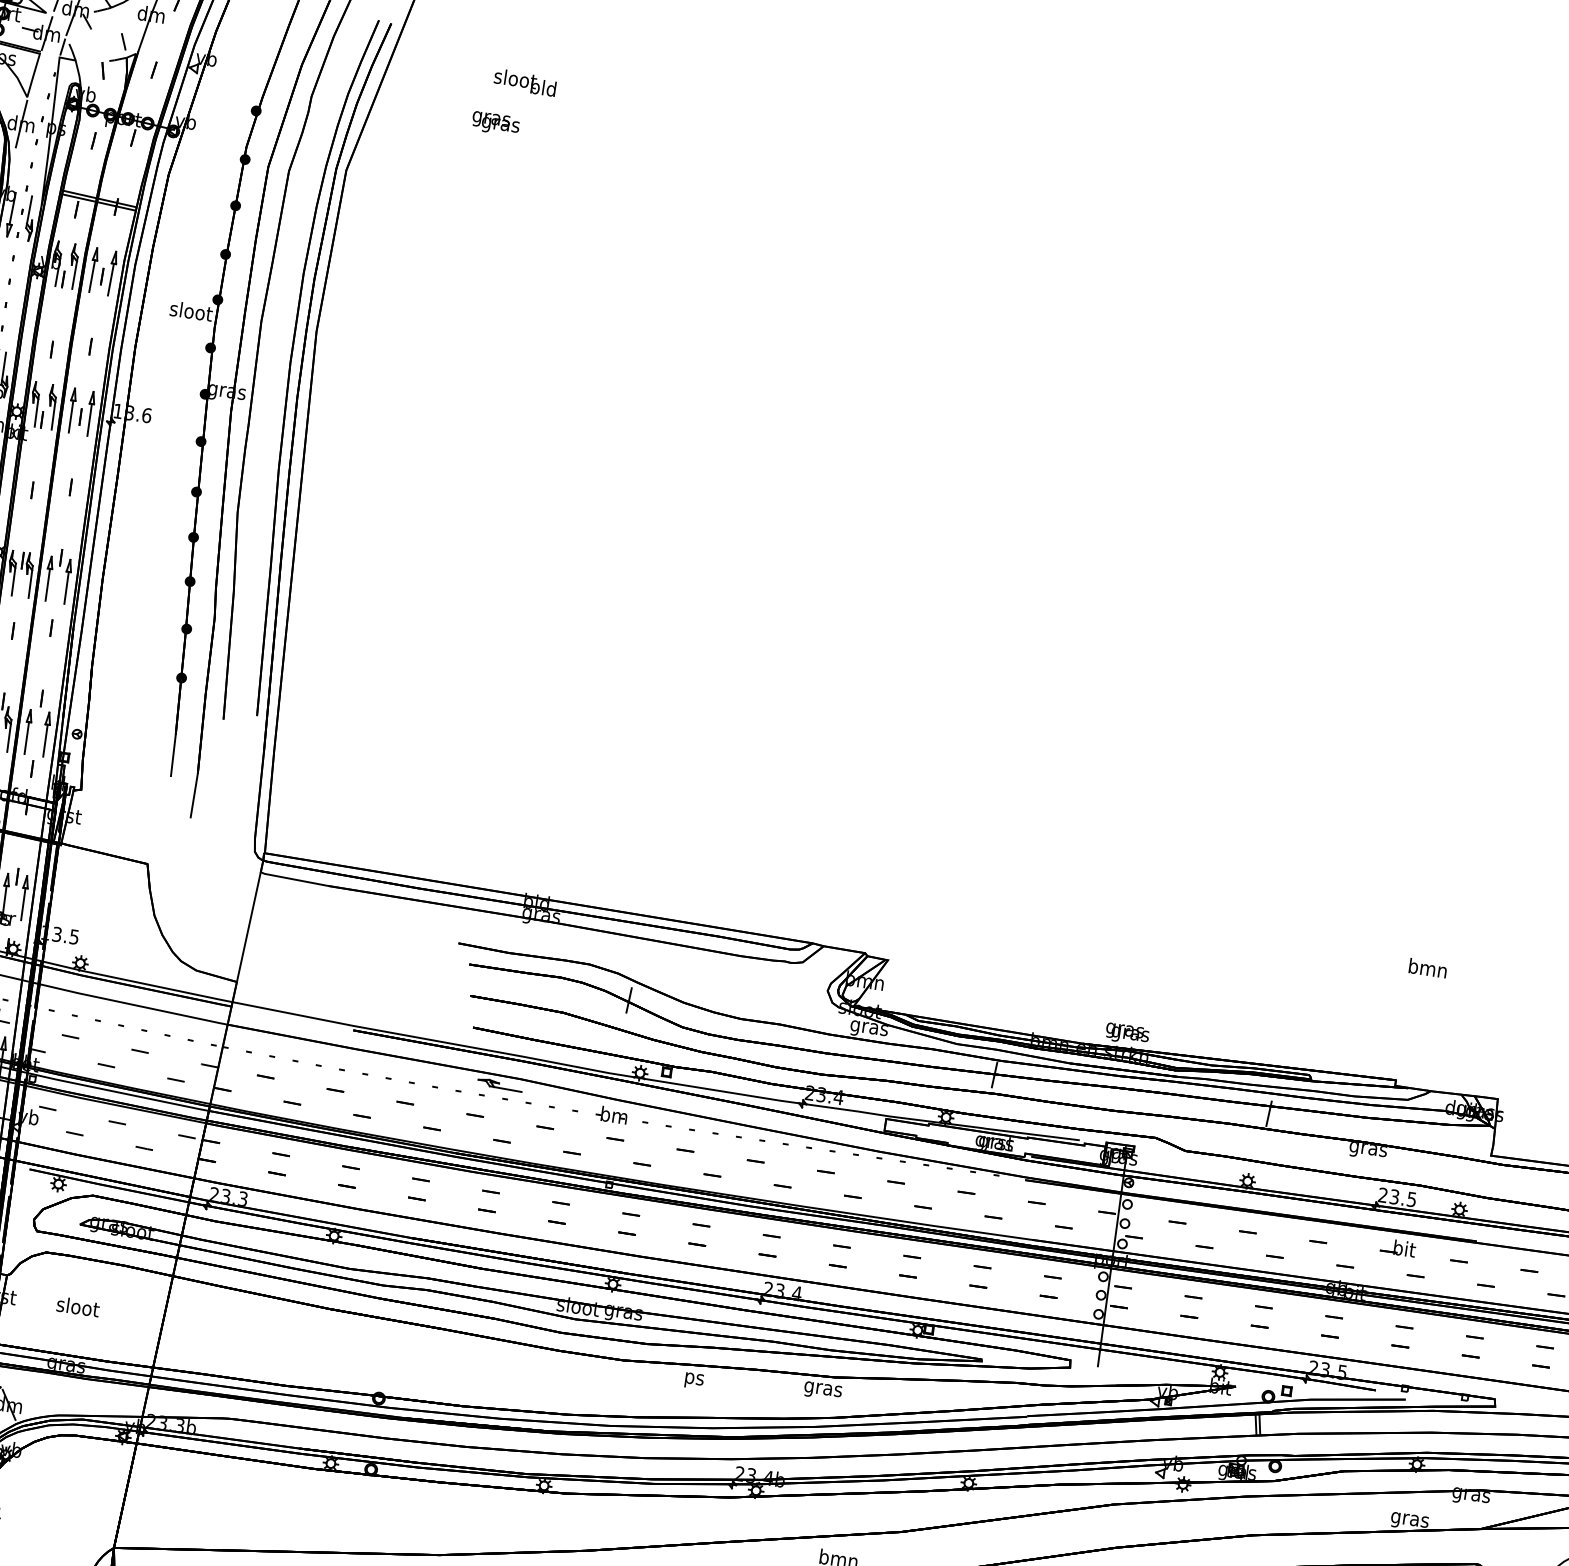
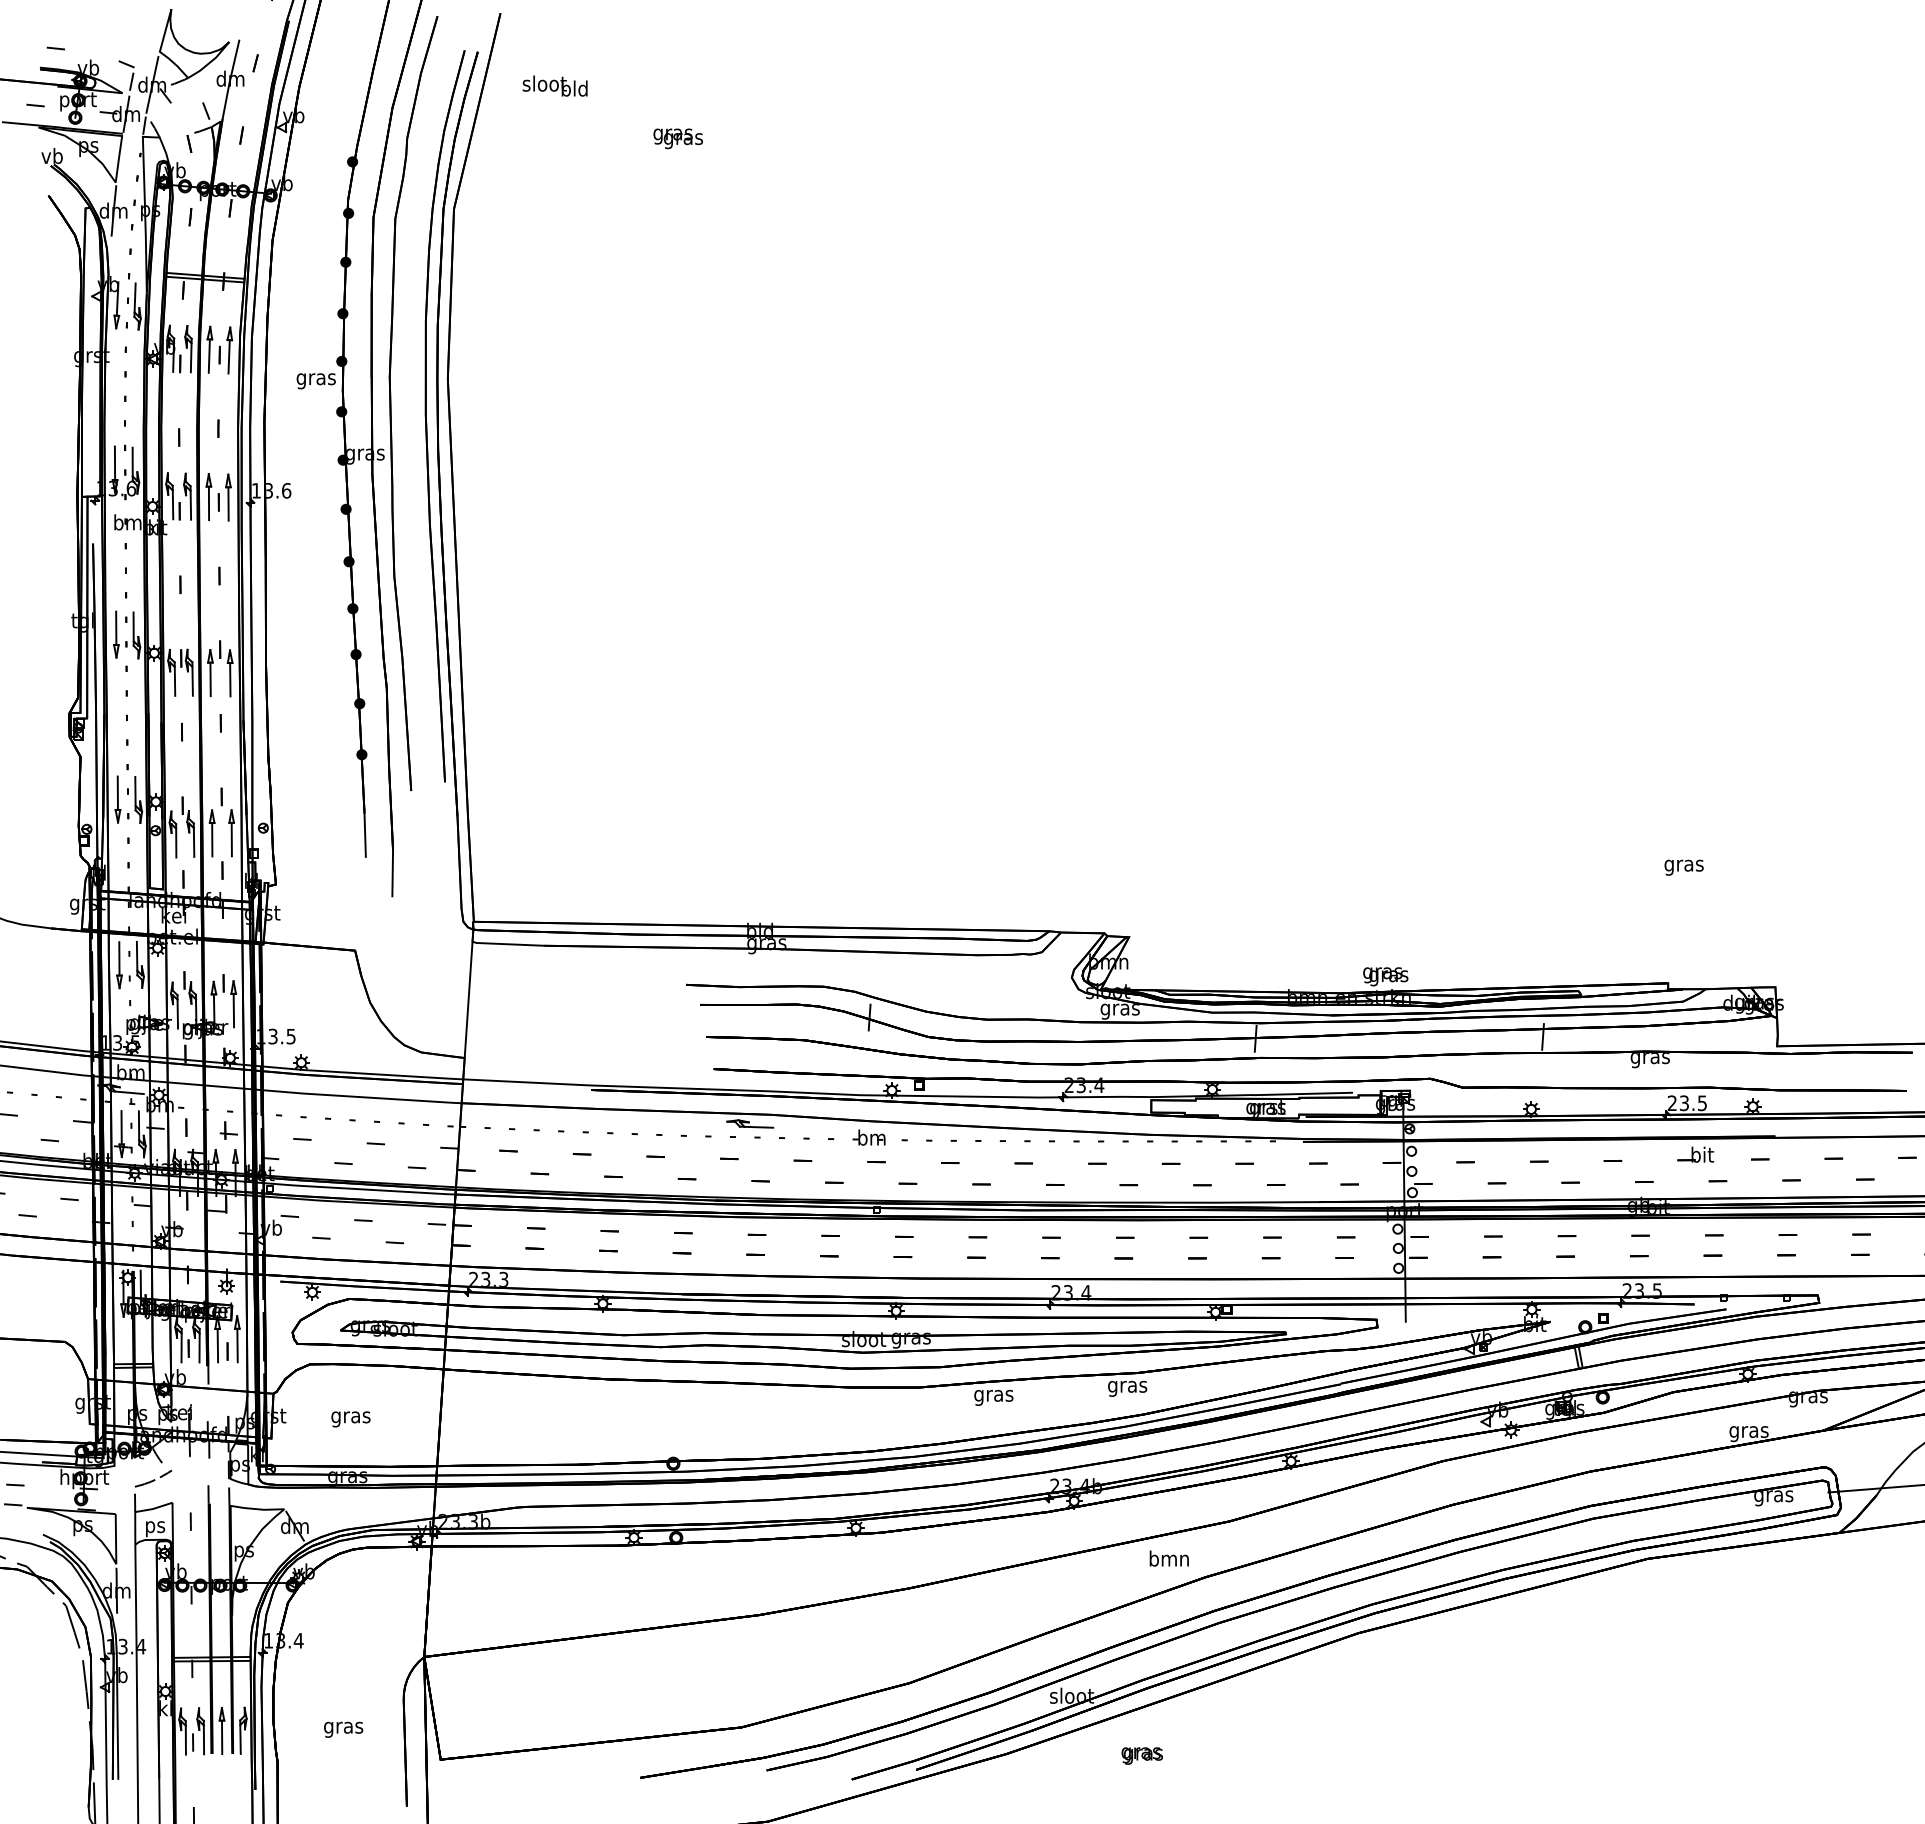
text: (524, 81) -> (554, 85), moved
text: (495, 123) -> (677, 138), moved
text: (191, 313) -> (316, 379), sloot -> gras
text: (1427, 969) -> (1683, 865), bmn -> gras
text: (78, 1309) -> (351, 1417), sloot -> gras
text: (693, 1380) -> (993, 1397), ps -> gras

